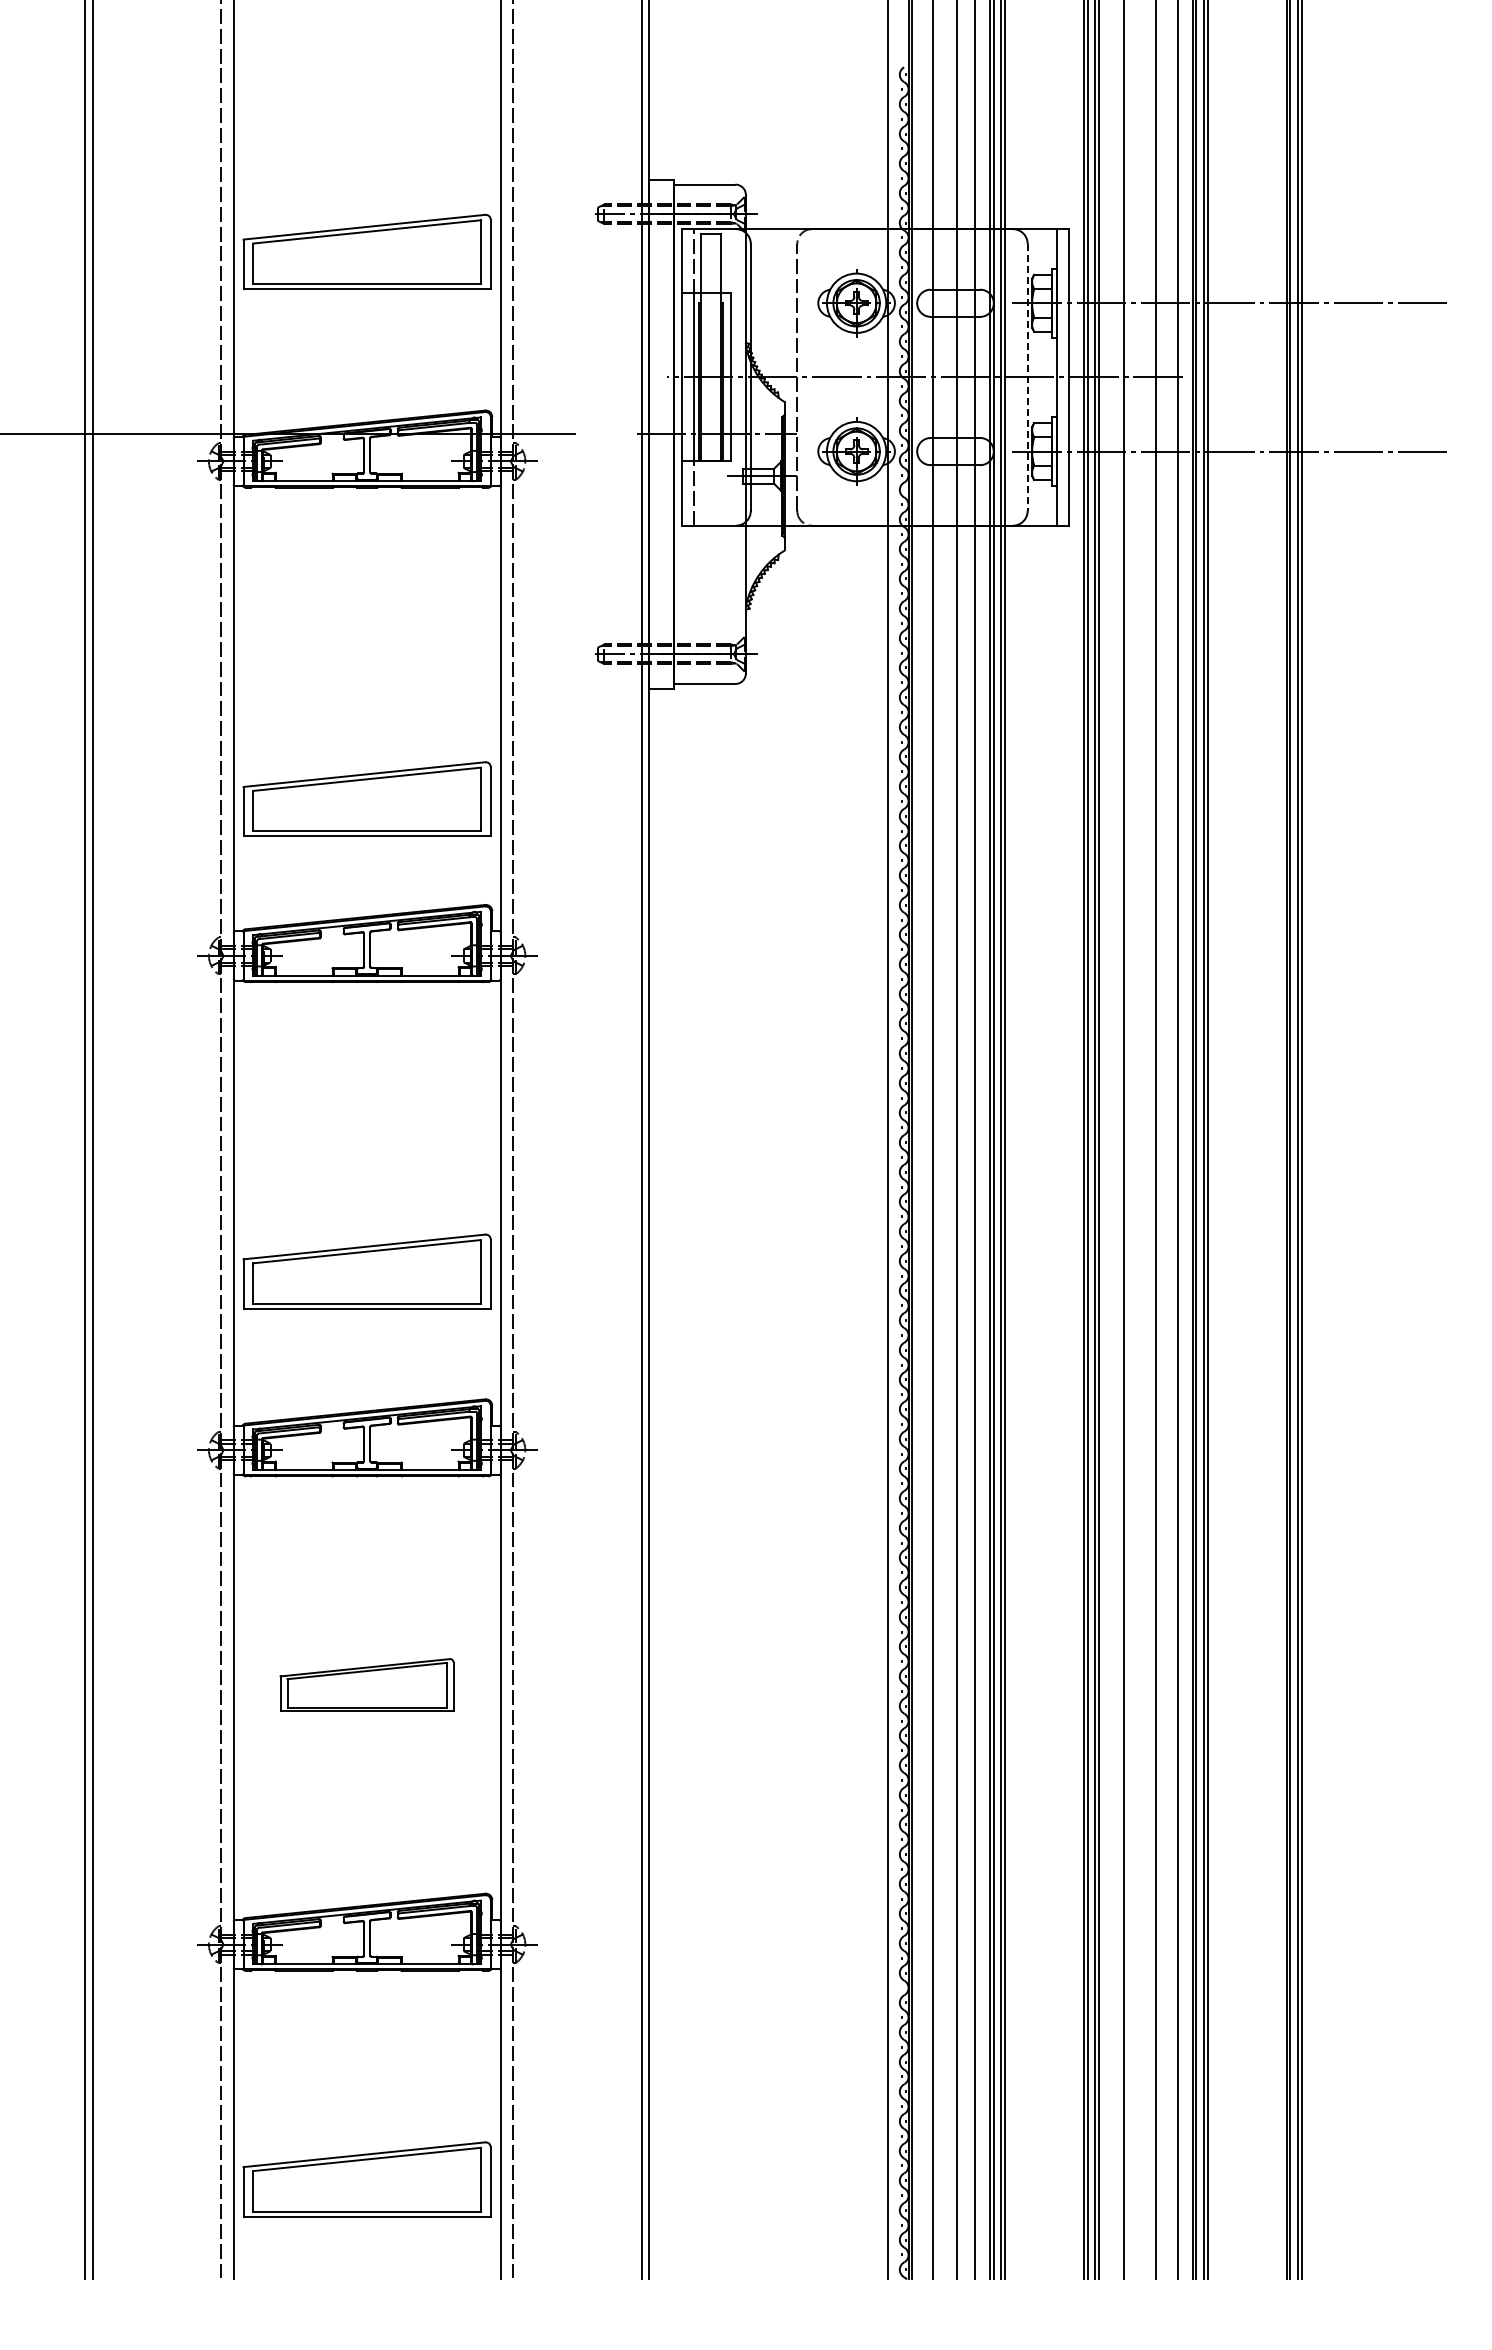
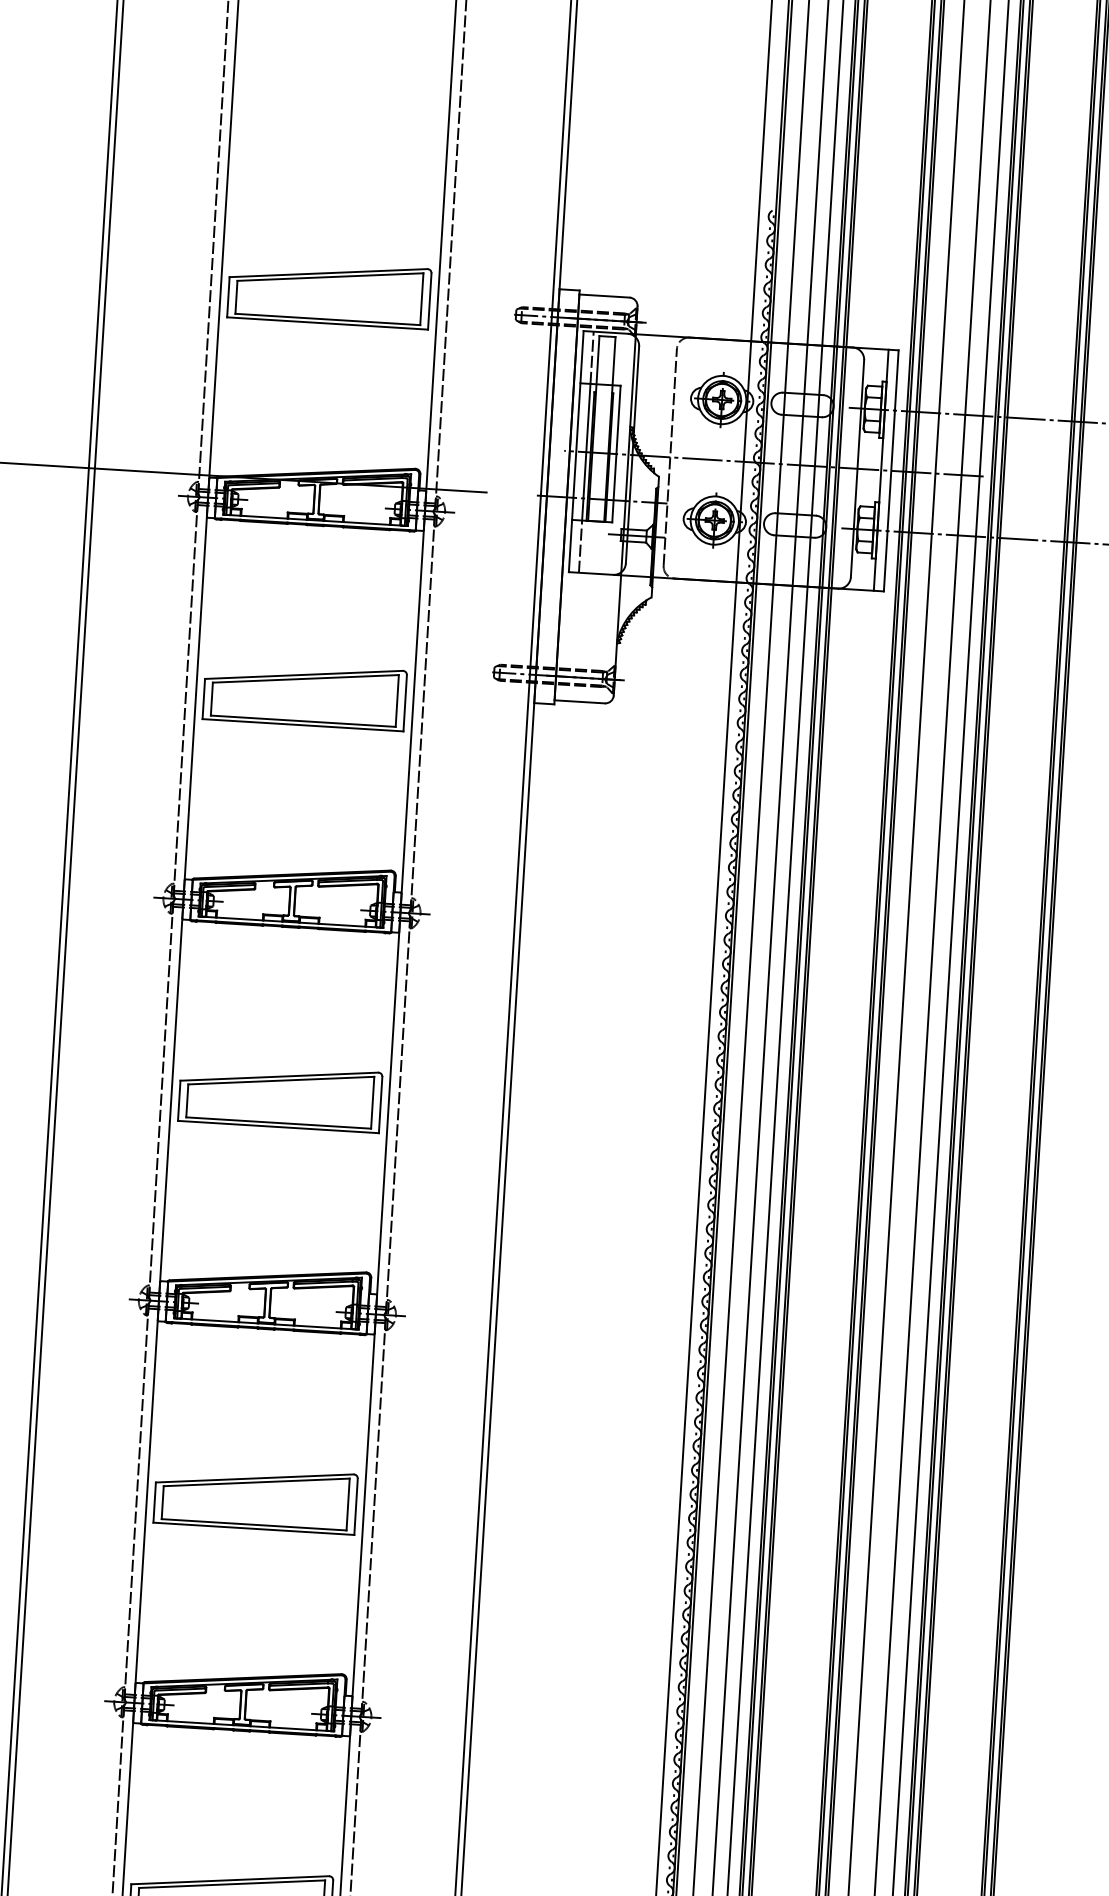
part: (366, 251) -> (328, 292), moved
line: (1027, 377) -> (857, 468), dashed -> solid
part: (366, 798) -> (304, 694), moved
part: (366, 1271) -> (279, 1096), moved
part: (366, 1684) -> (255, 1498), size x1.43

